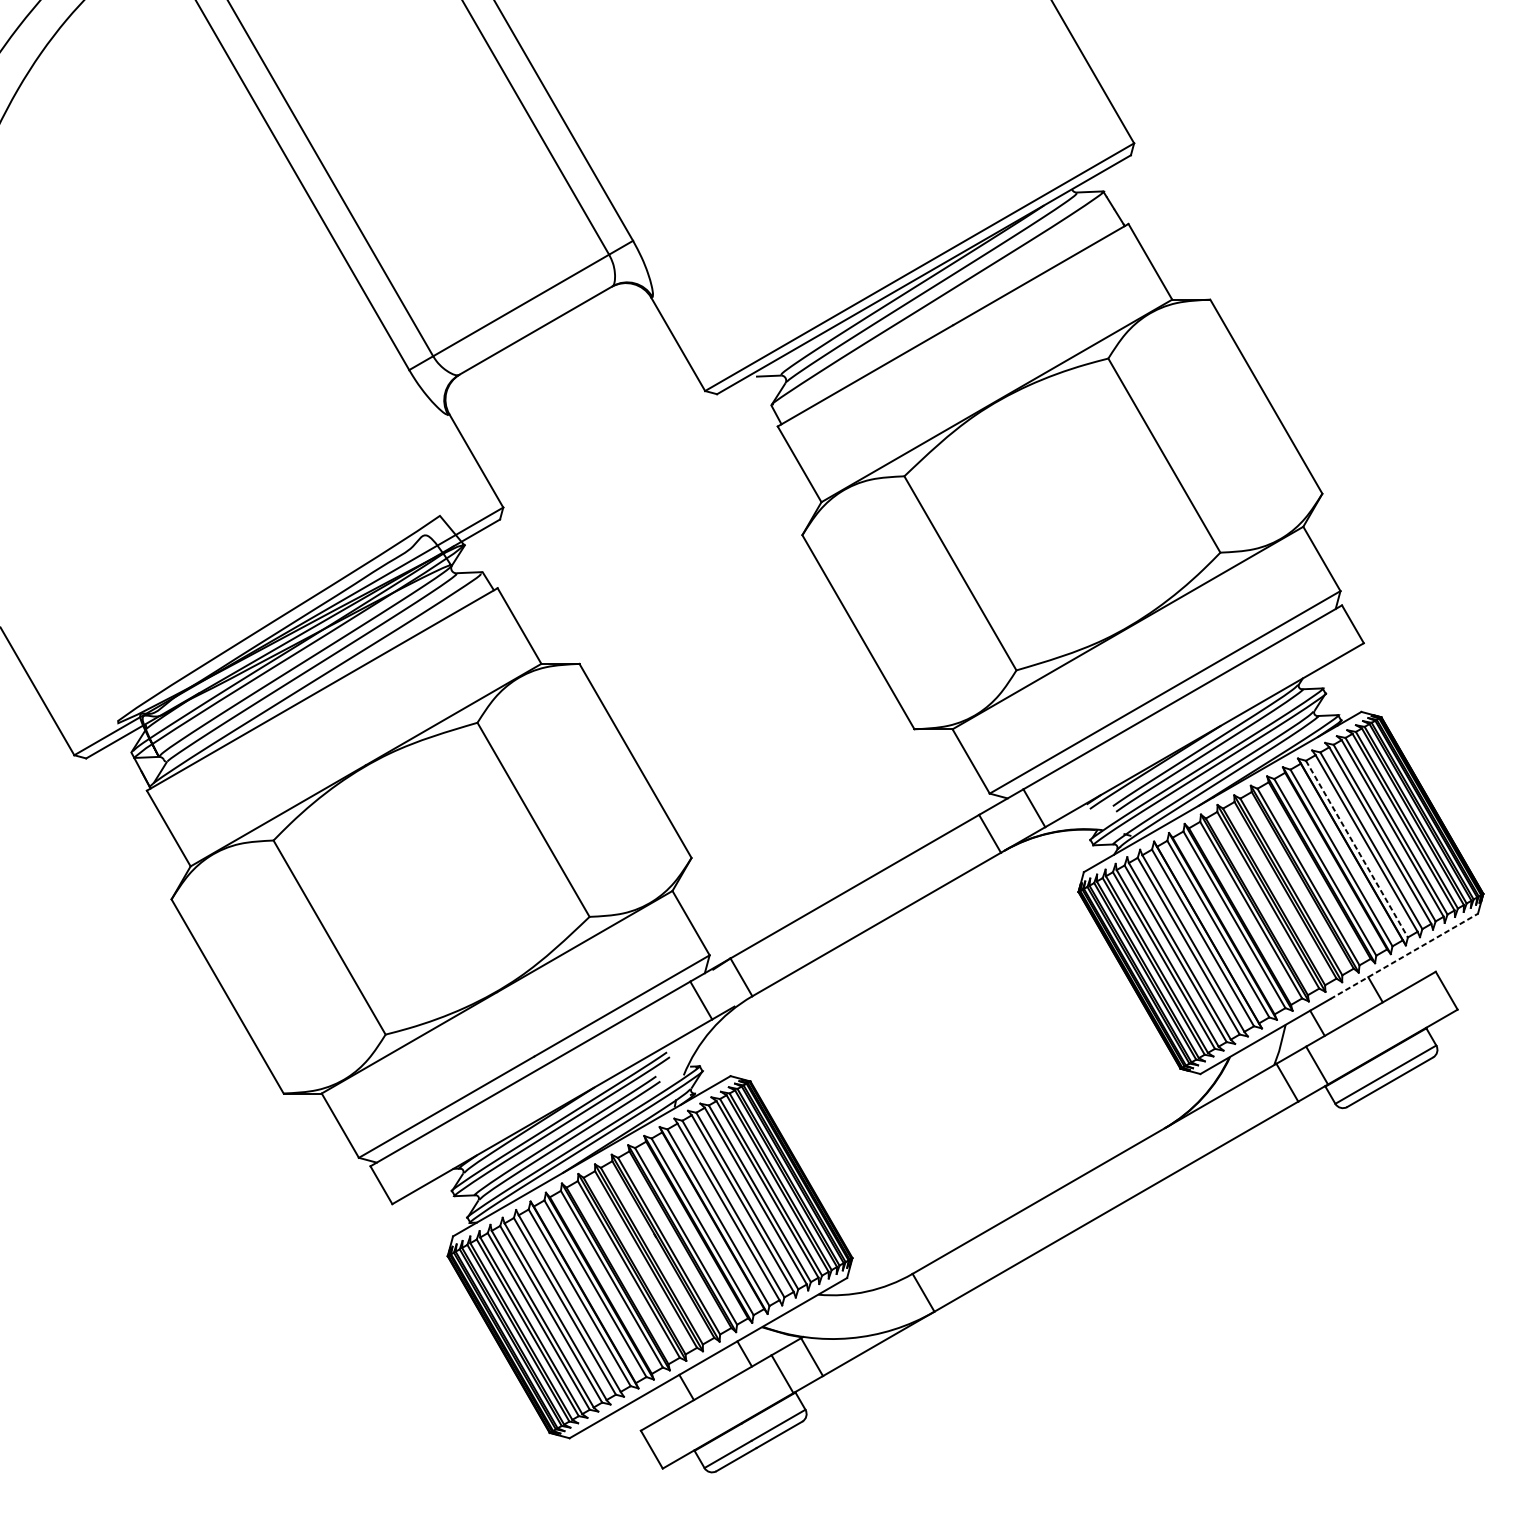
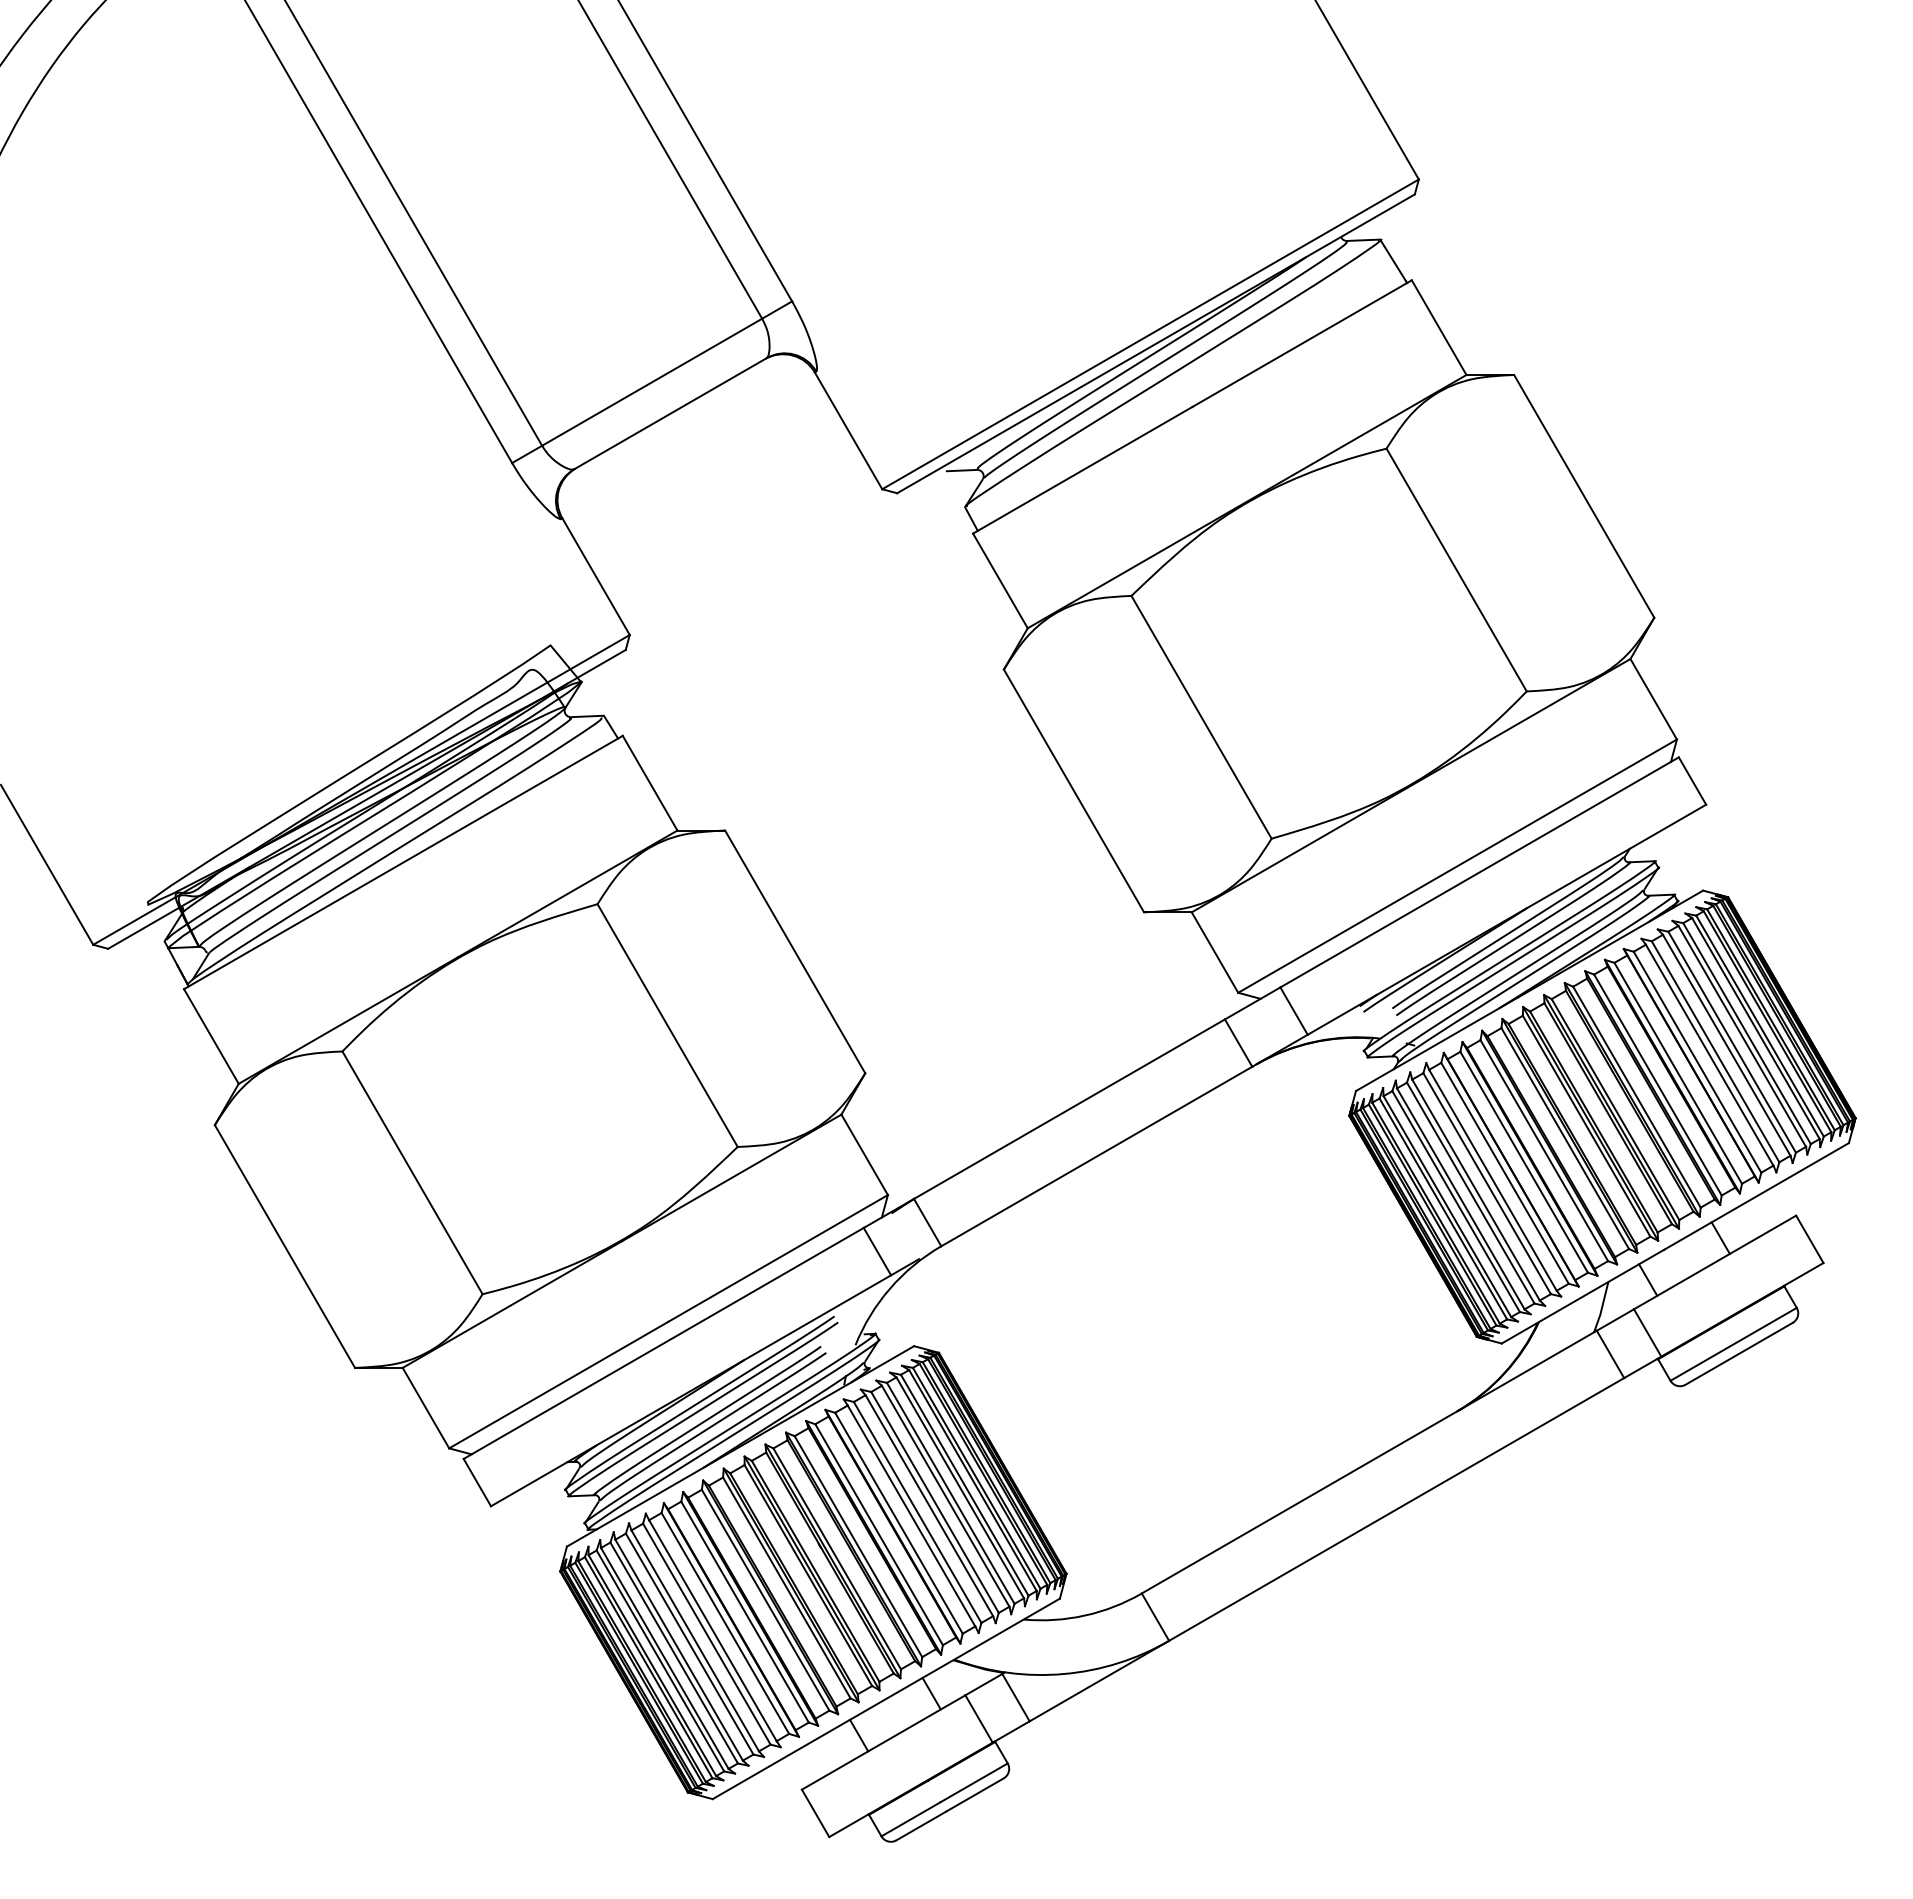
line: (1356, 849) -> (1697, 1062), dashed -> solid
line: (1404, 956) -> (1756, 1196), dashed -> solid

